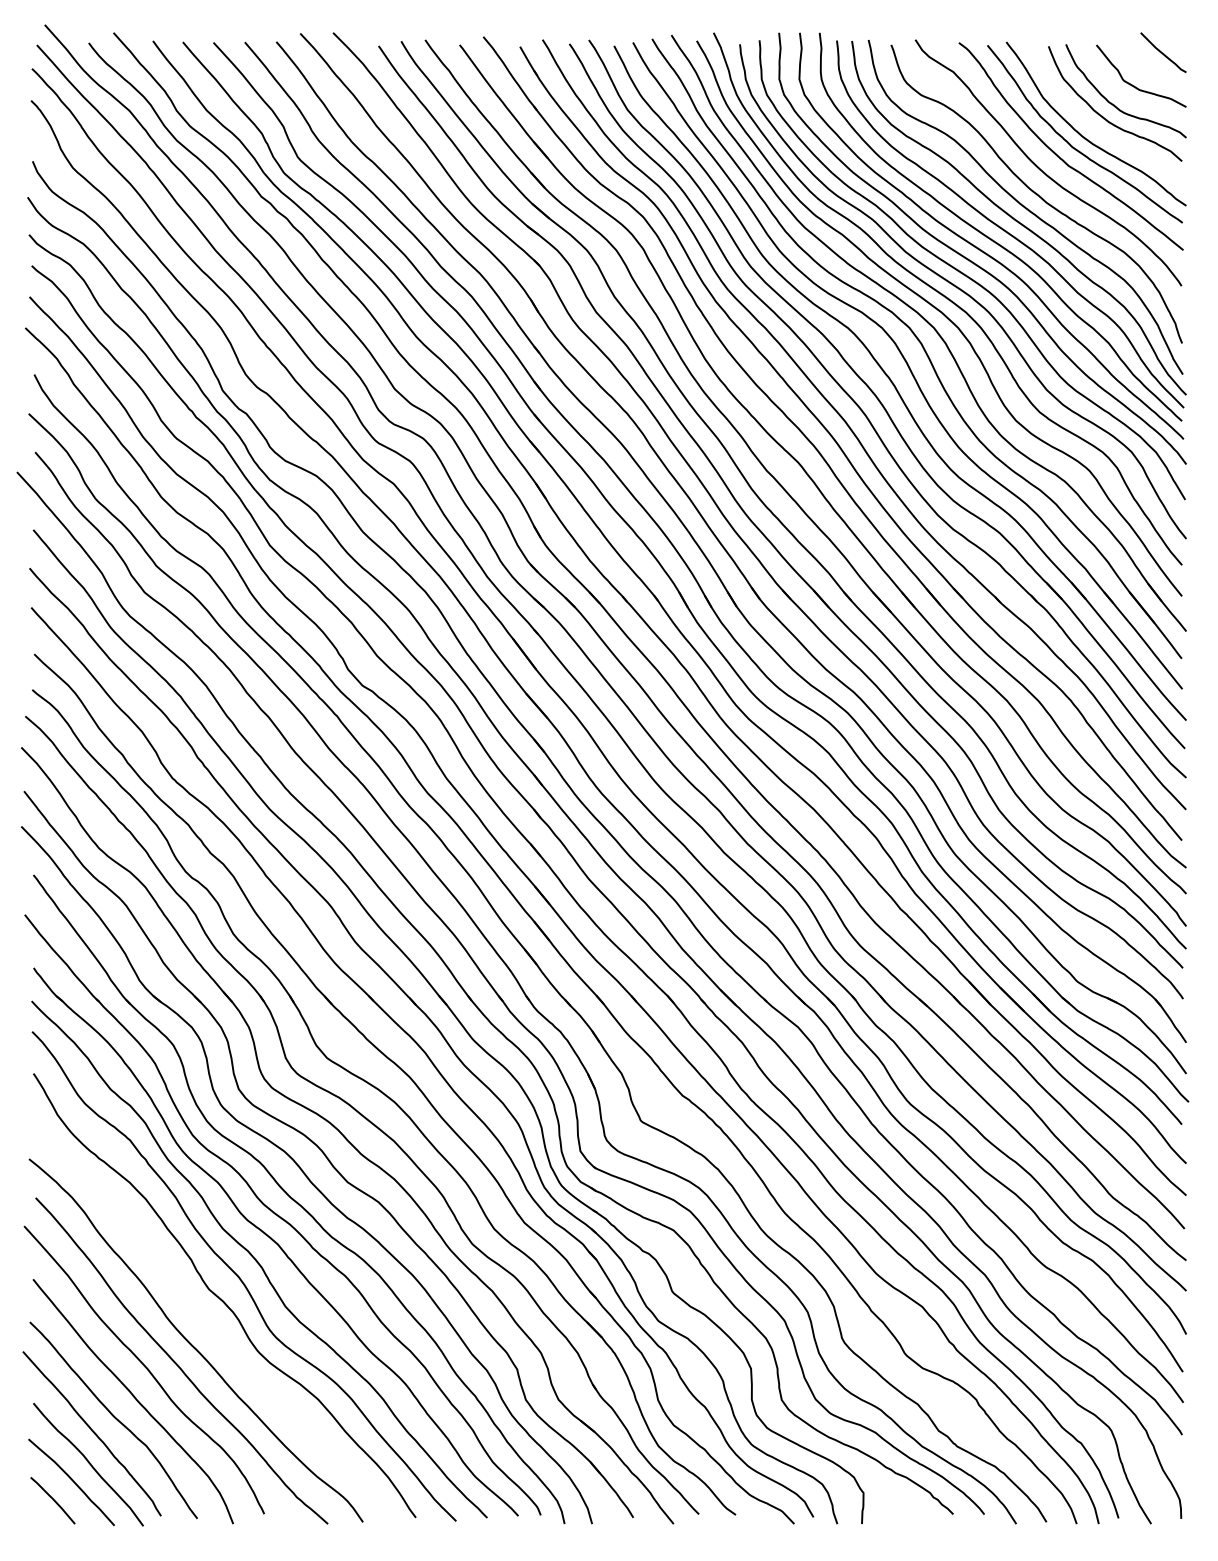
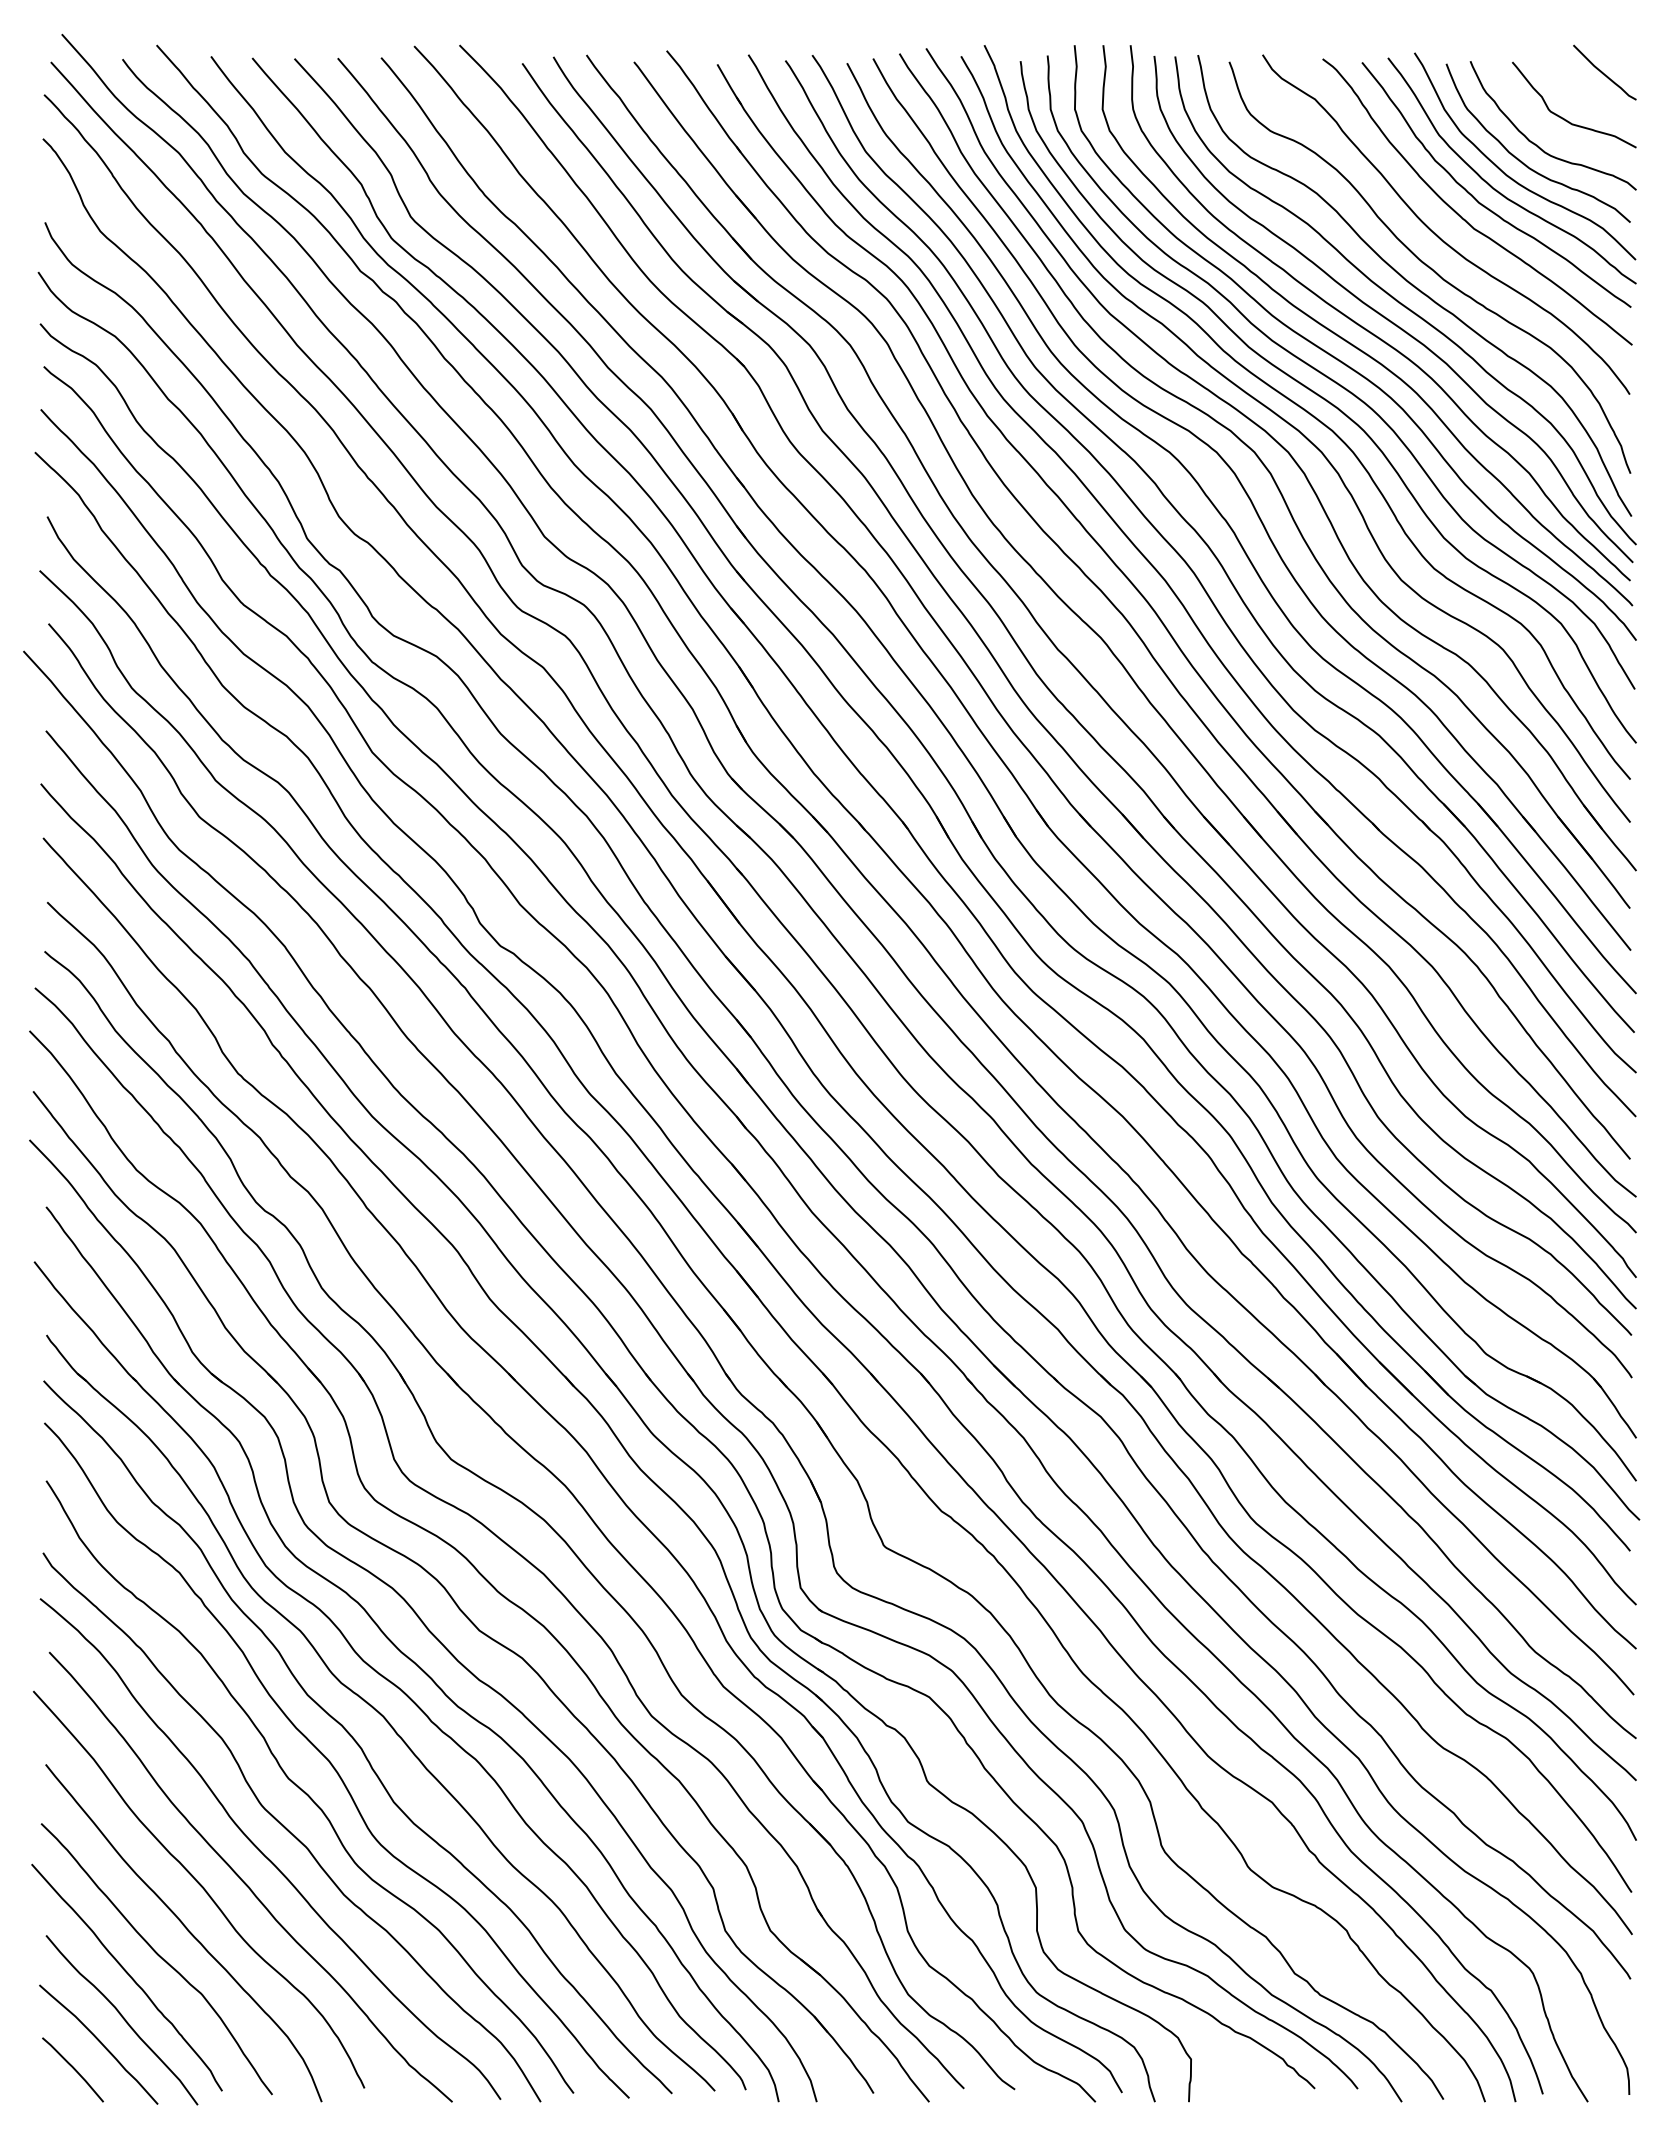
curve: (1095, 128) -> (1510, 176), added
curve: (209, 1326) -> (288, 1829), added

